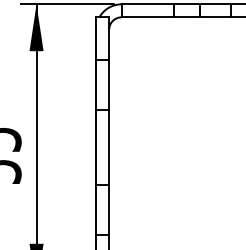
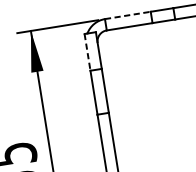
line: (148, 4) -> (128, 15), solid -> dashed
line: (96, 38) -> (87, 52), solid -> dashed

